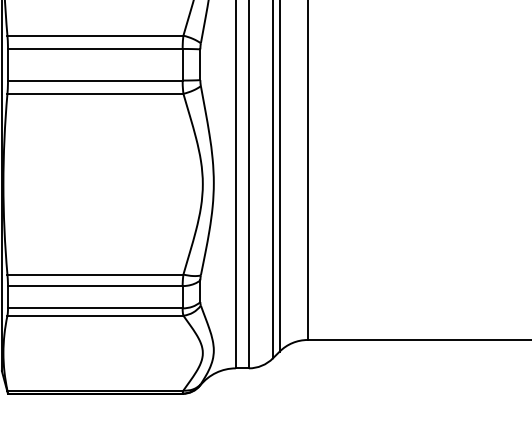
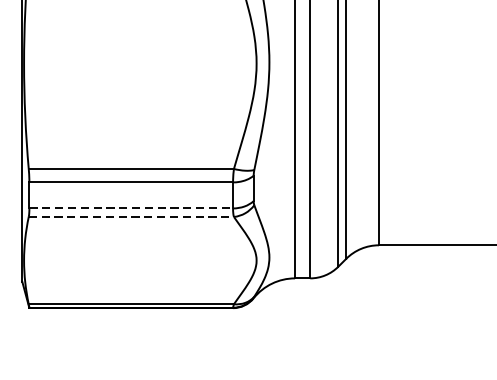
line: (95, 308) -> (131, 208), solid -> dashed
line: (95, 315) -> (131, 216), solid -> dashed

